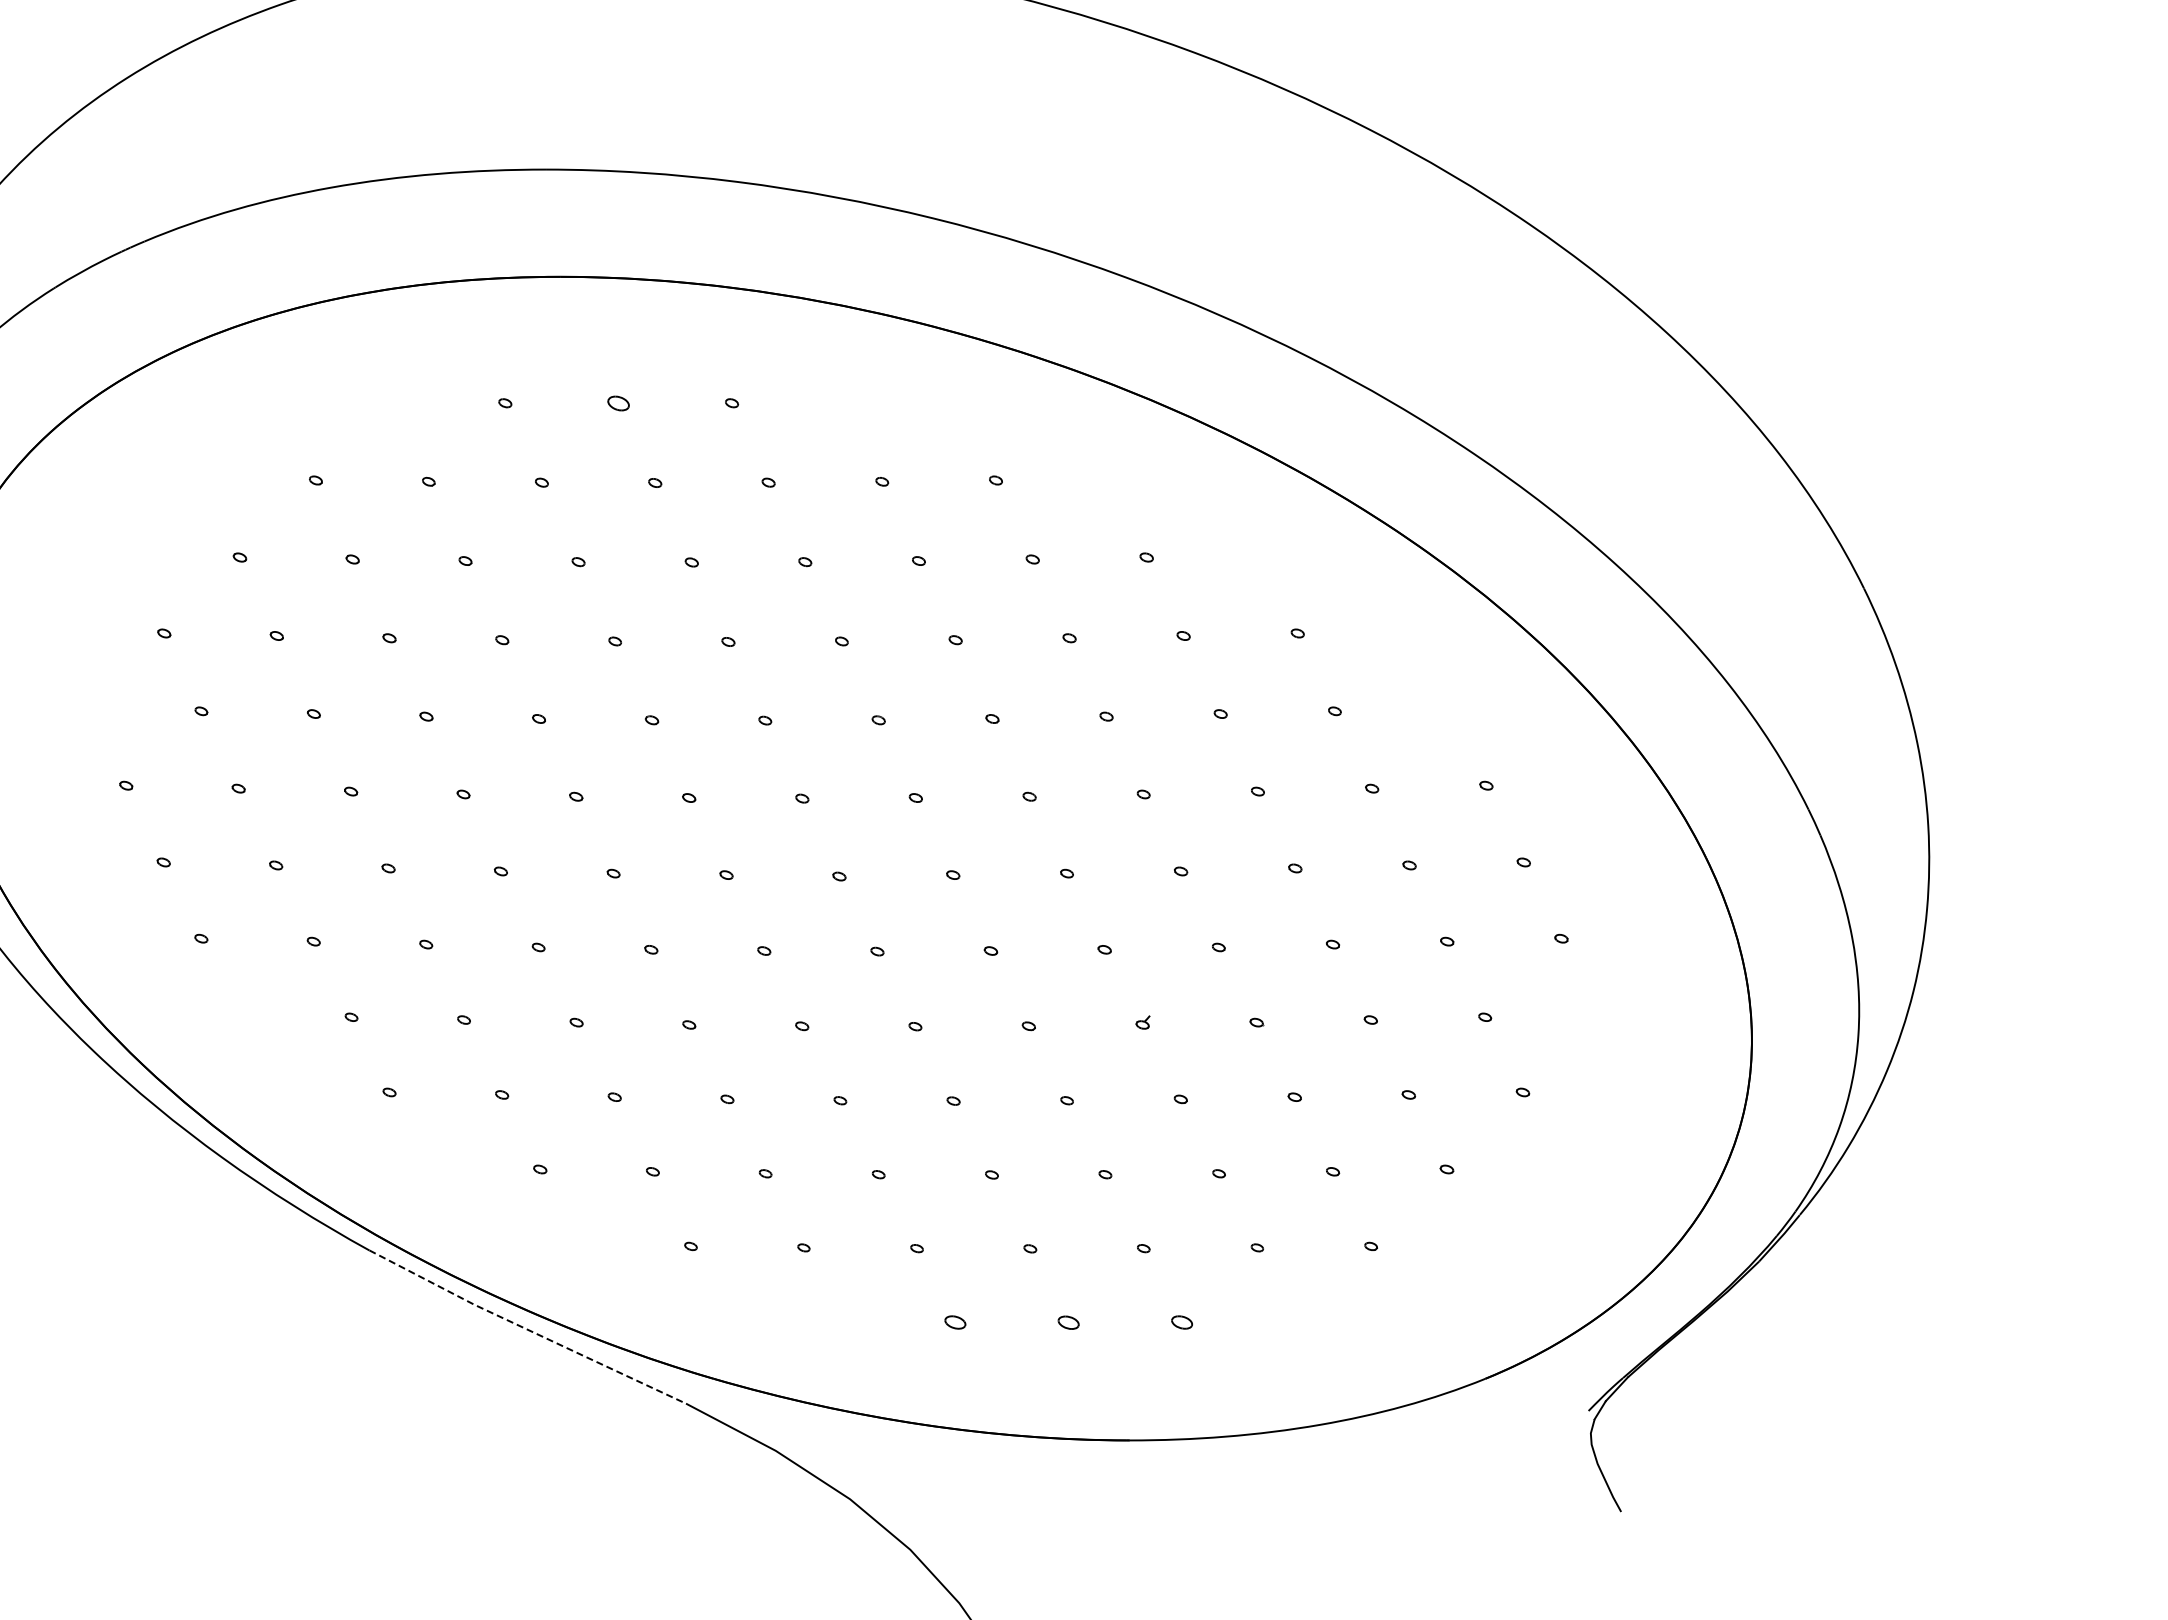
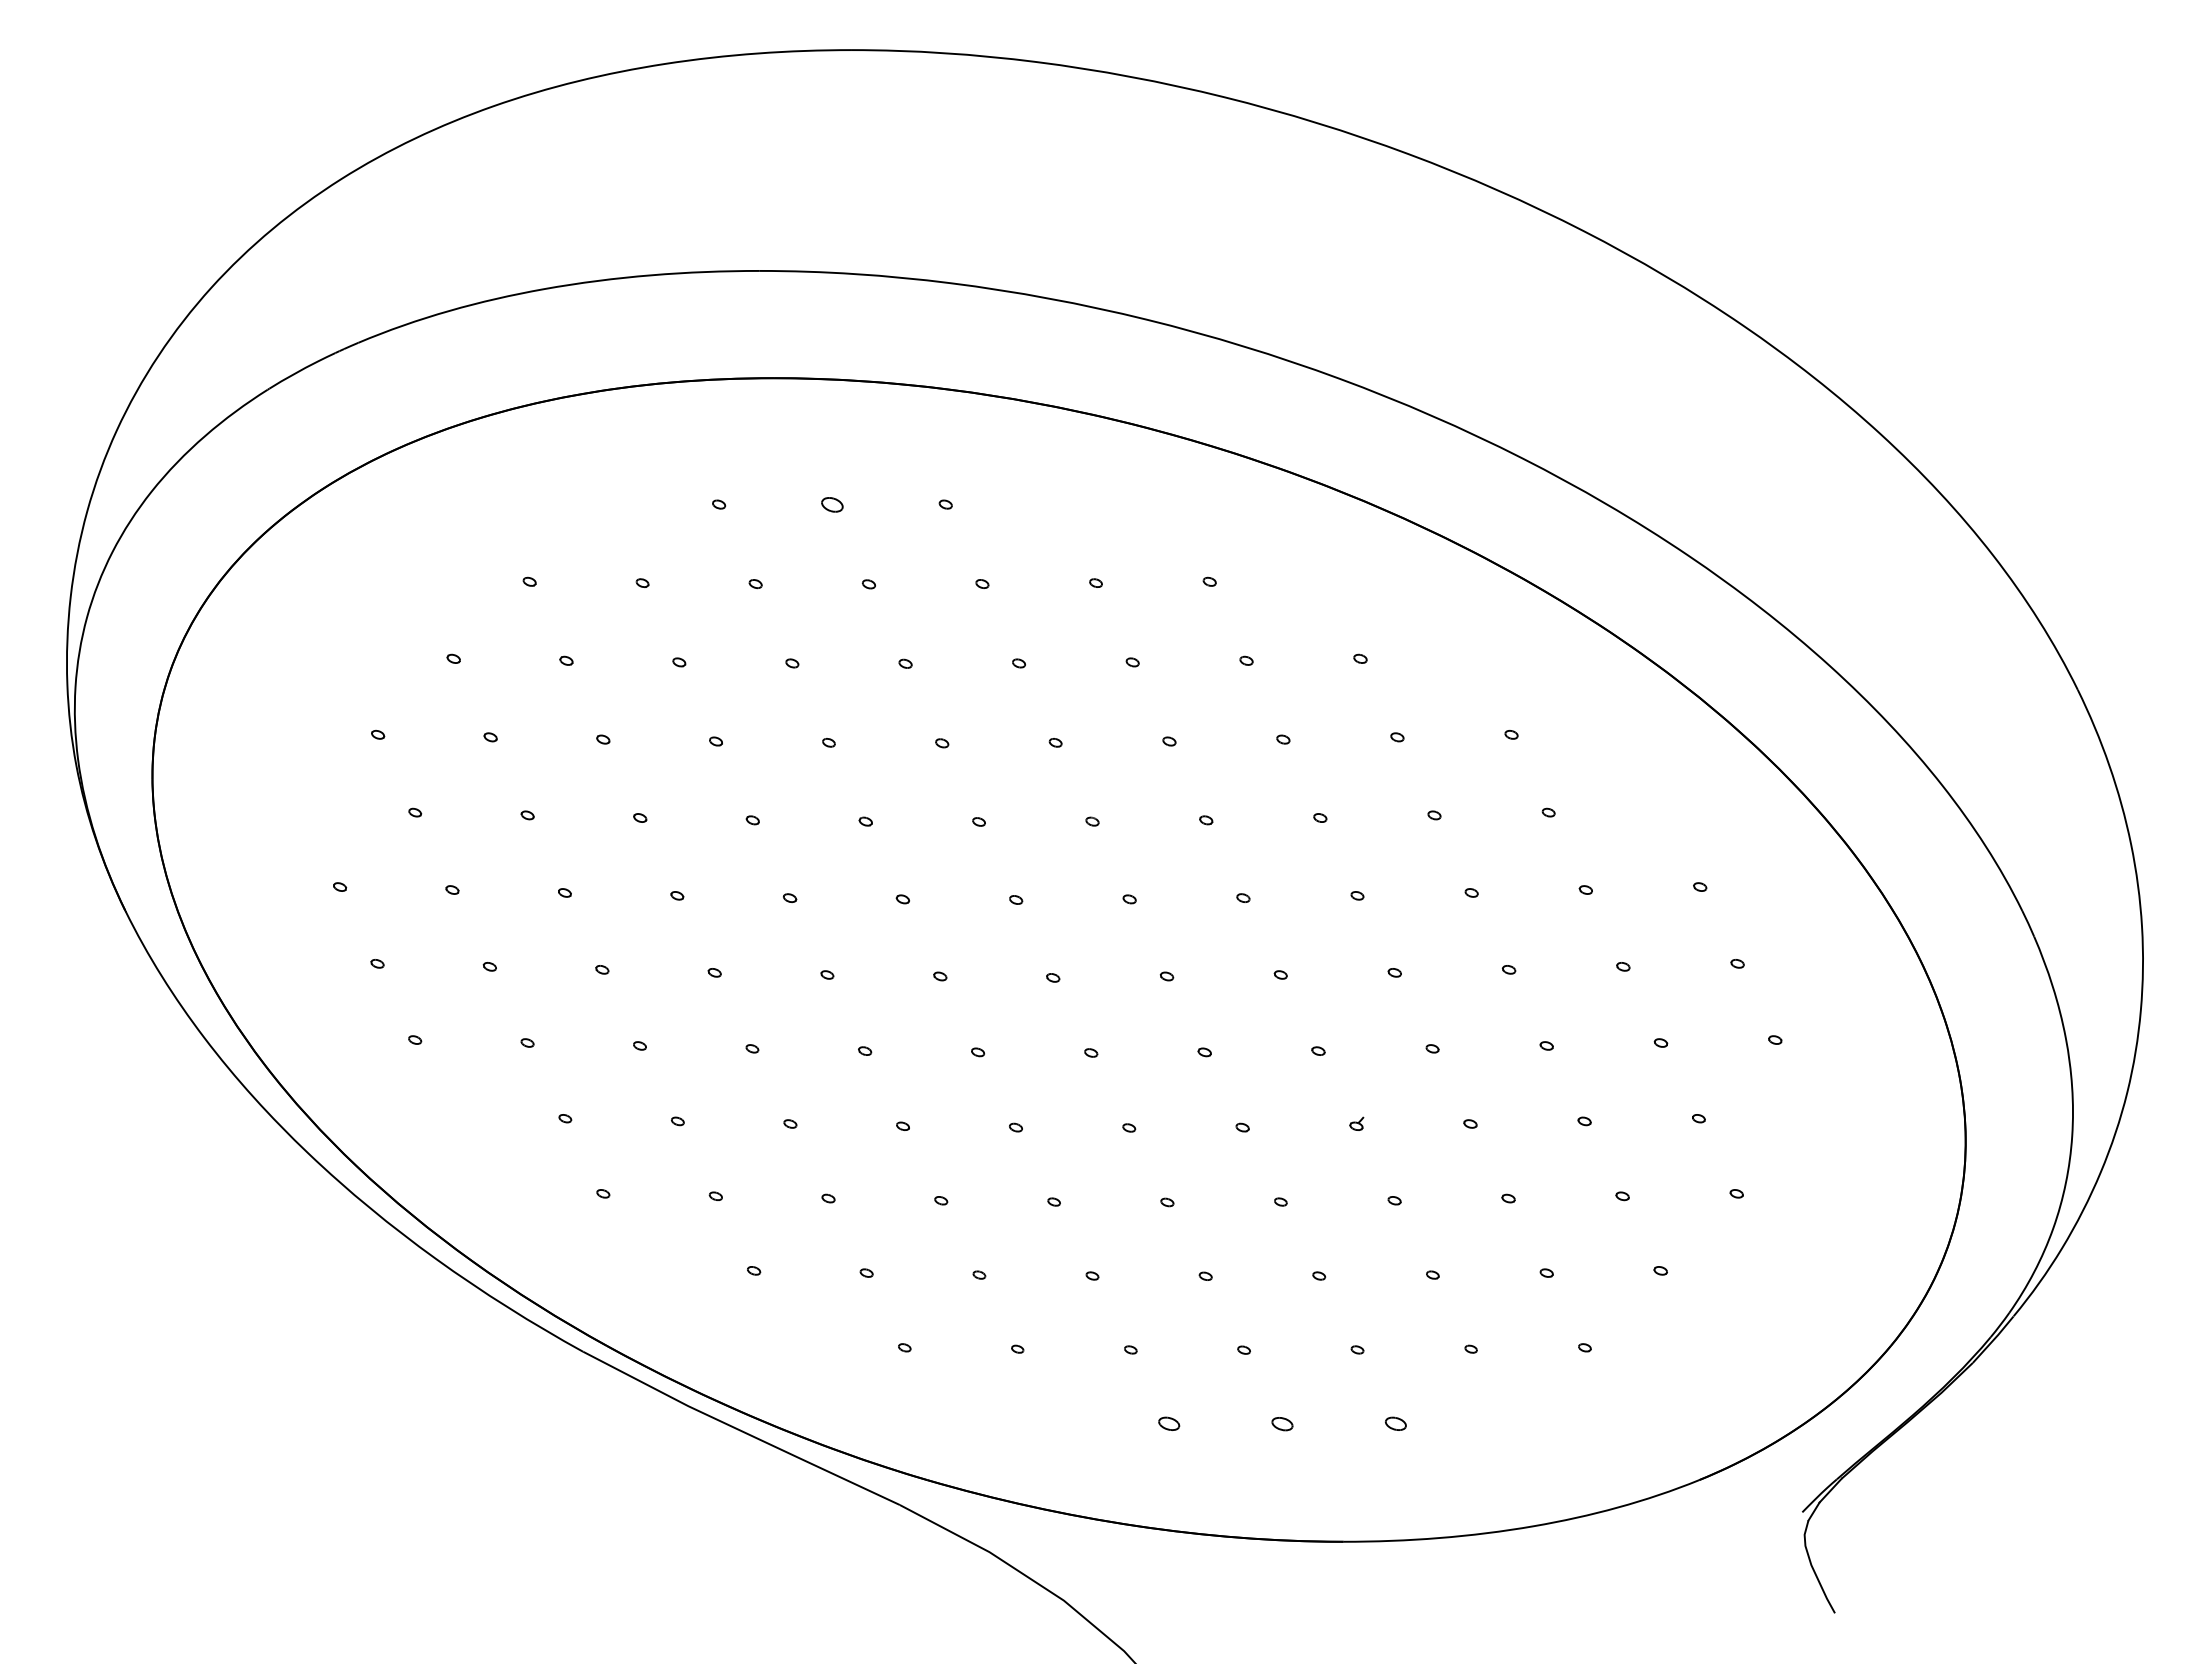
line: (526, 1329) -> (740, 1430), dashed -> solid

